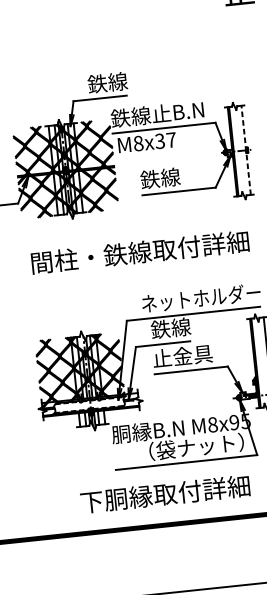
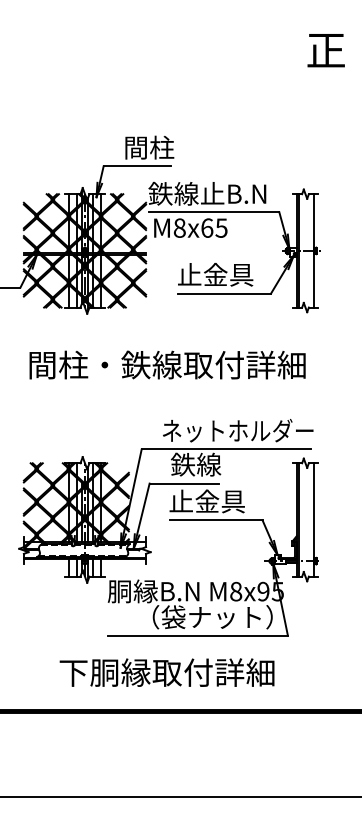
text: (107, 82) -> (148, 147), 鉄線 -> 間柱
text: (165, 140) -> (214, 227), M8x37 -> M8x65
line: (246, 150) -> (314, 250), dashed -> solid
text: (170, 177) -> (215, 274), 鉄線 -> 止金具

